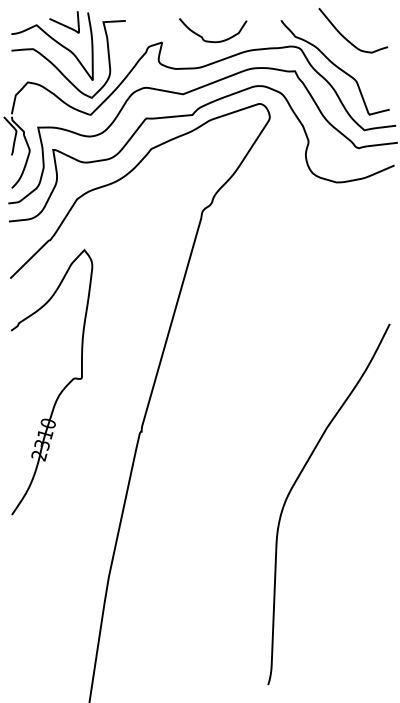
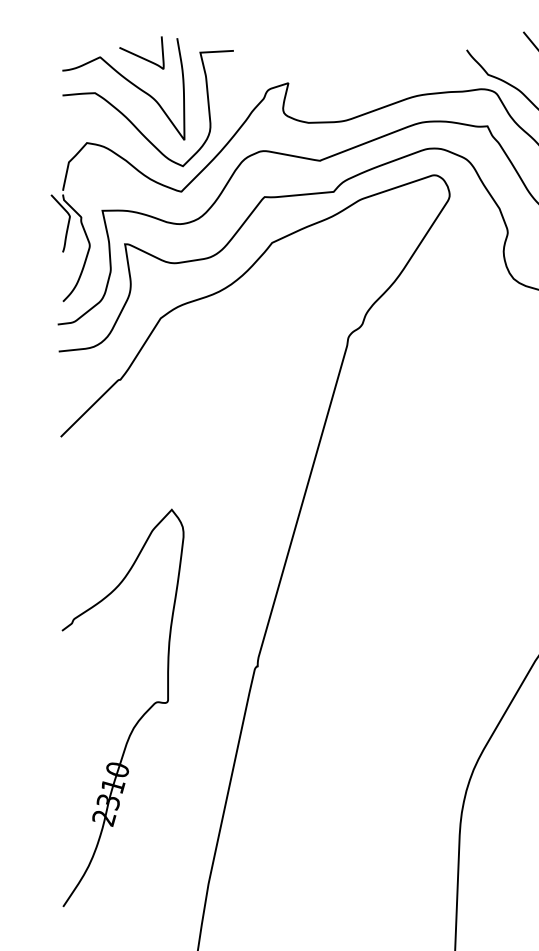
curve: (209, 40) -> (359, 80), removed
part: (60, 391) -> (135, 721), moved

